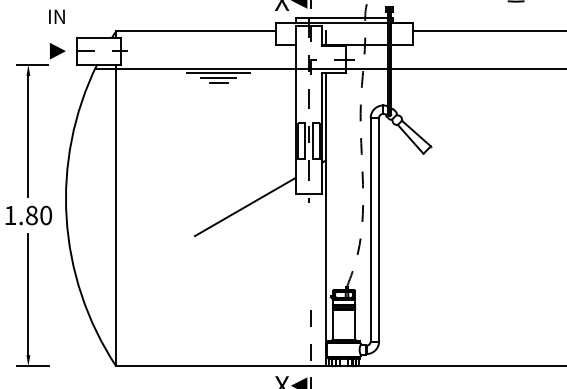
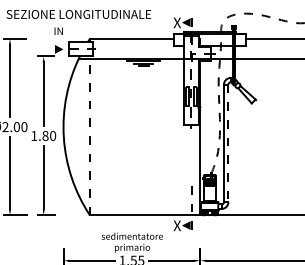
line: (244, 207) -> (157, 131), removed
line: (117, 214) -> (90, 135), solid -> dashed
line: (379, 229) -> (228, 143), solid -> dashed

